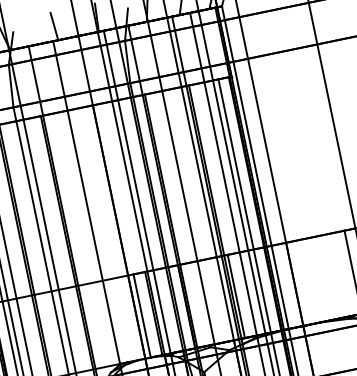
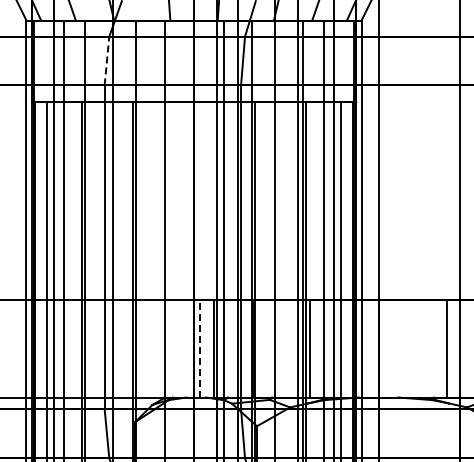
line: (11, 85) -> (107, 60), solid -> dashed
line: (142, 315) -> (200, 348), solid -> dashed

